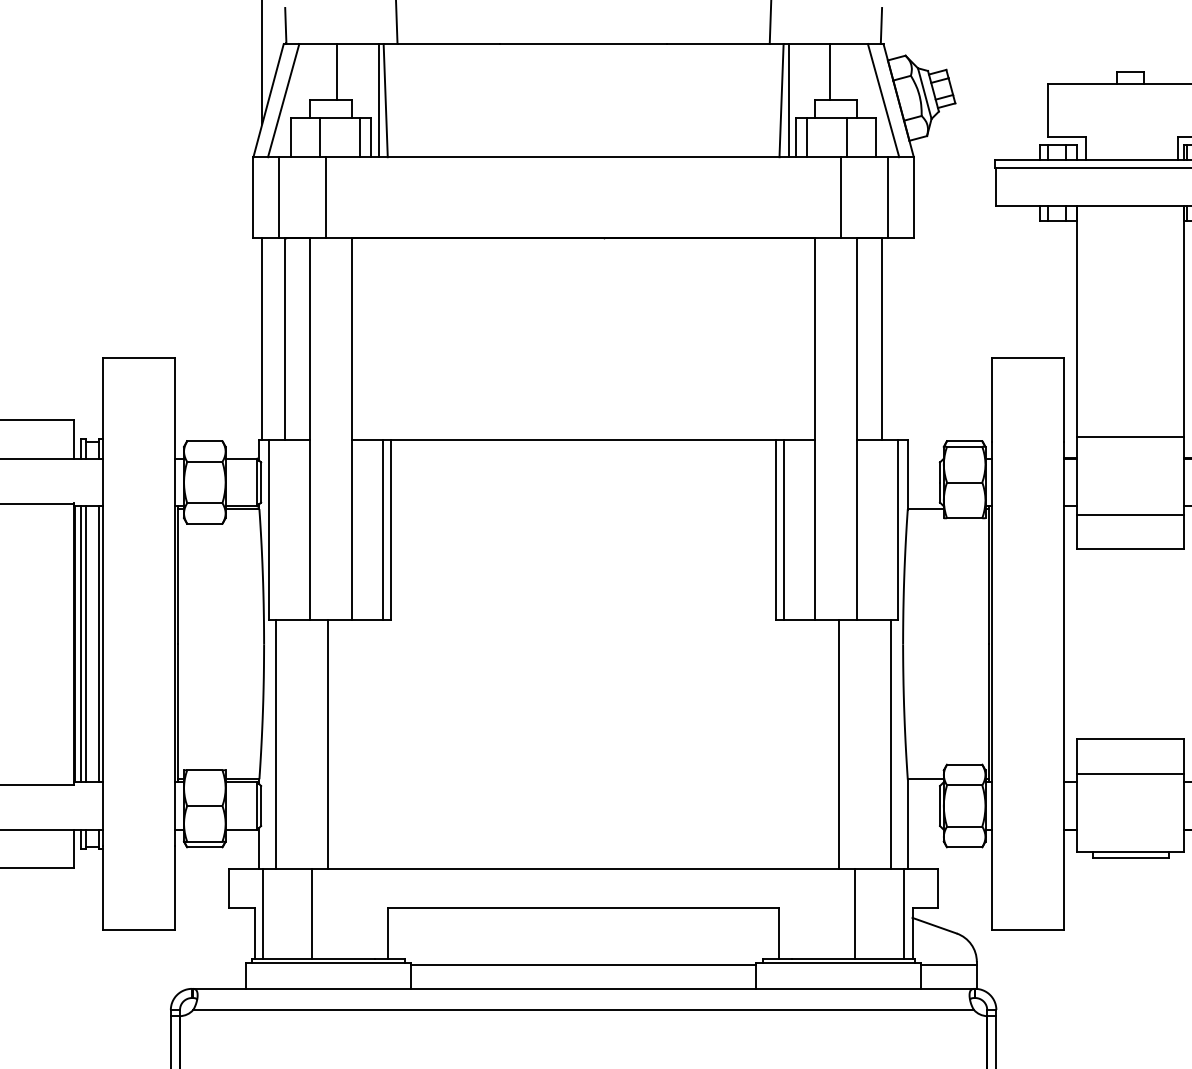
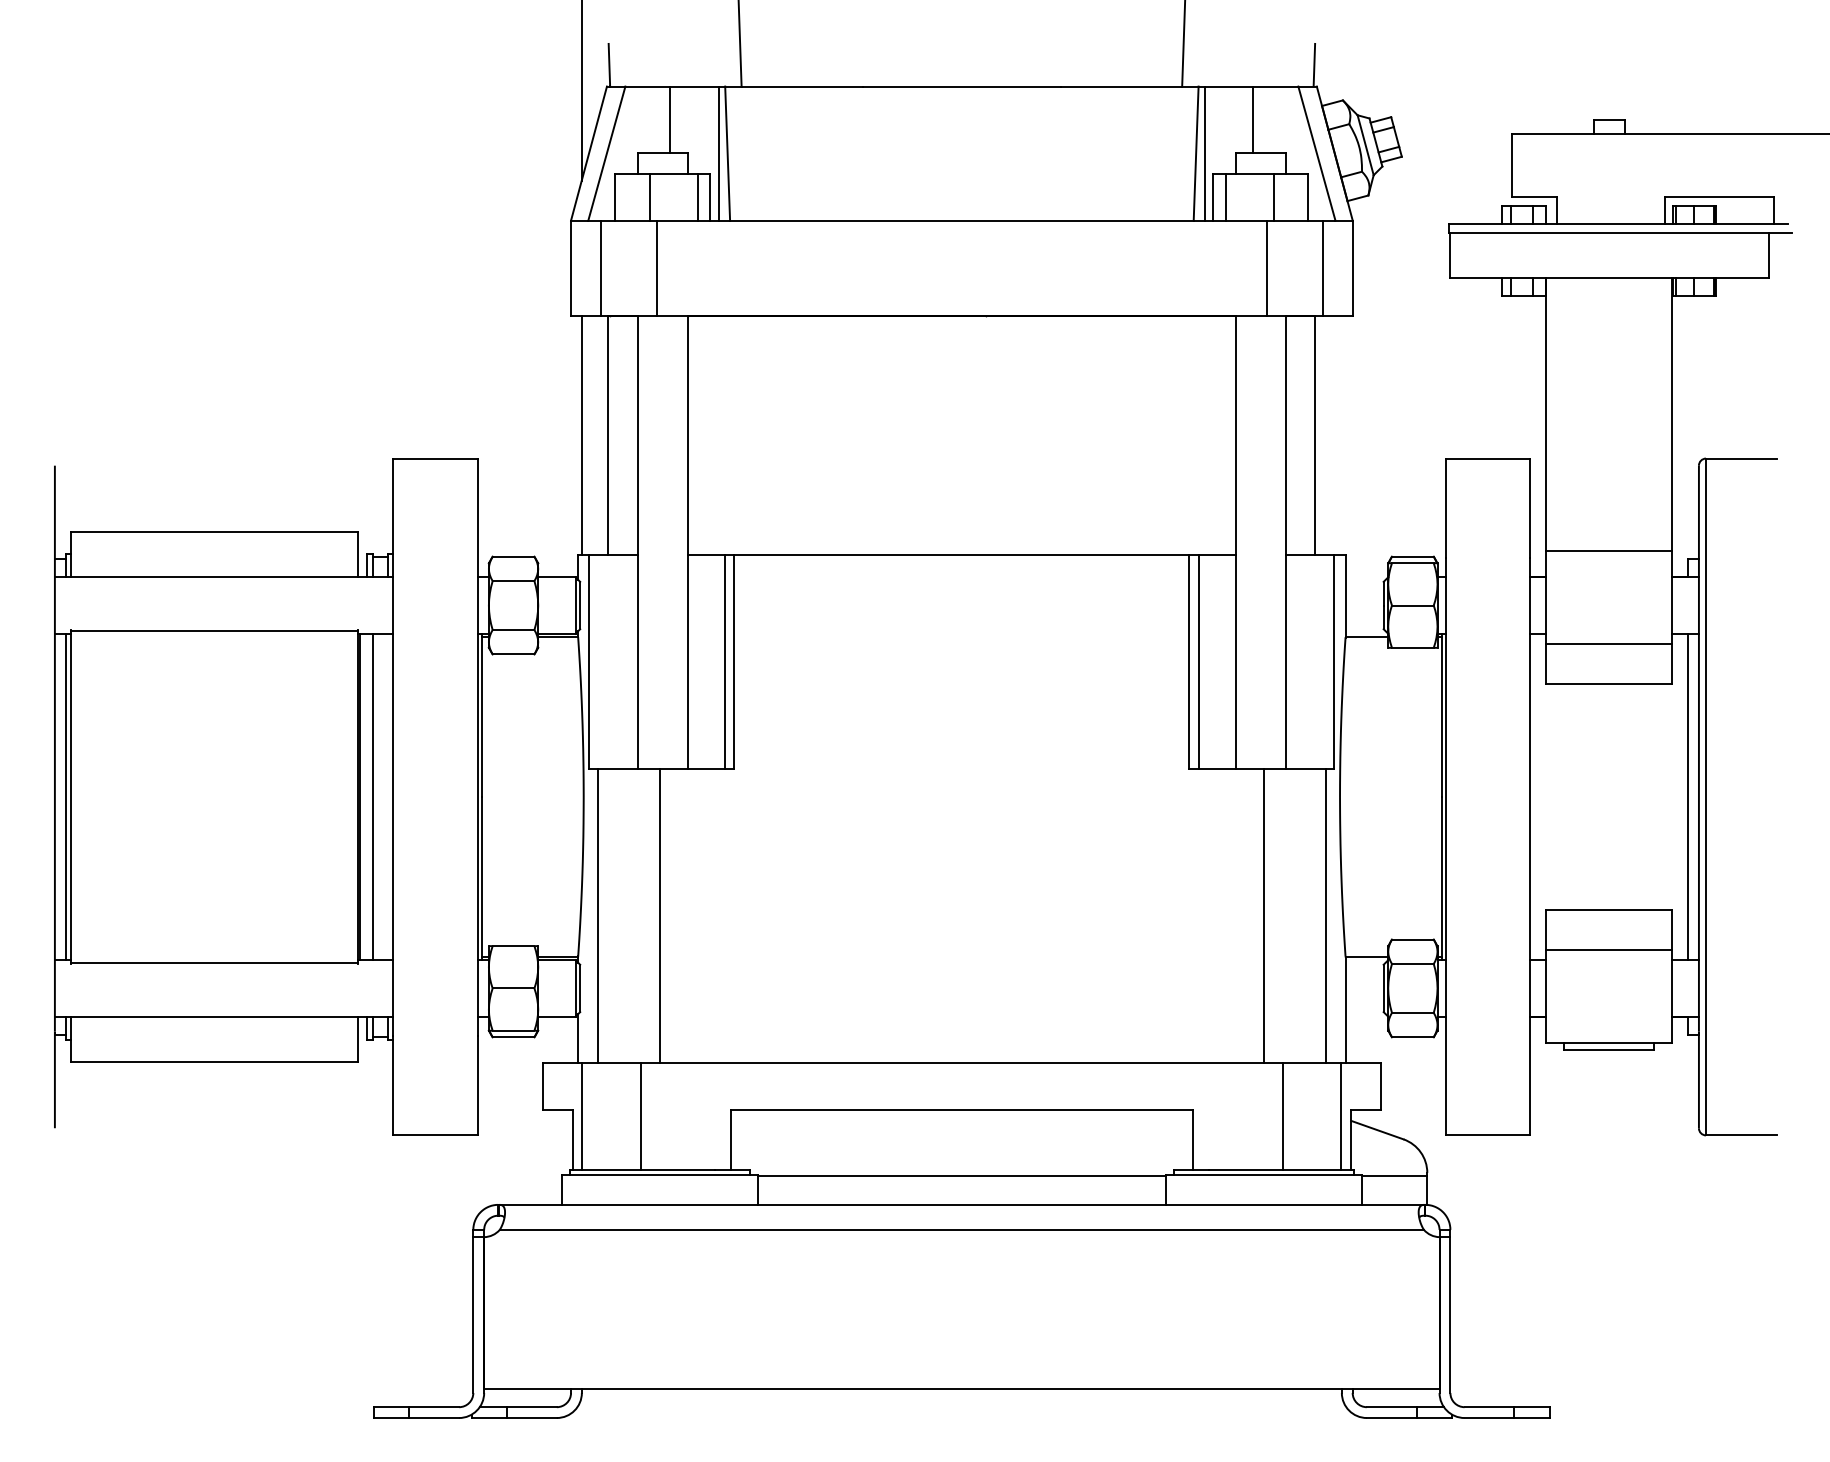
line: (81, 643) -> (367, 796), removed
line: (98, 643) -> (387, 796), removed

